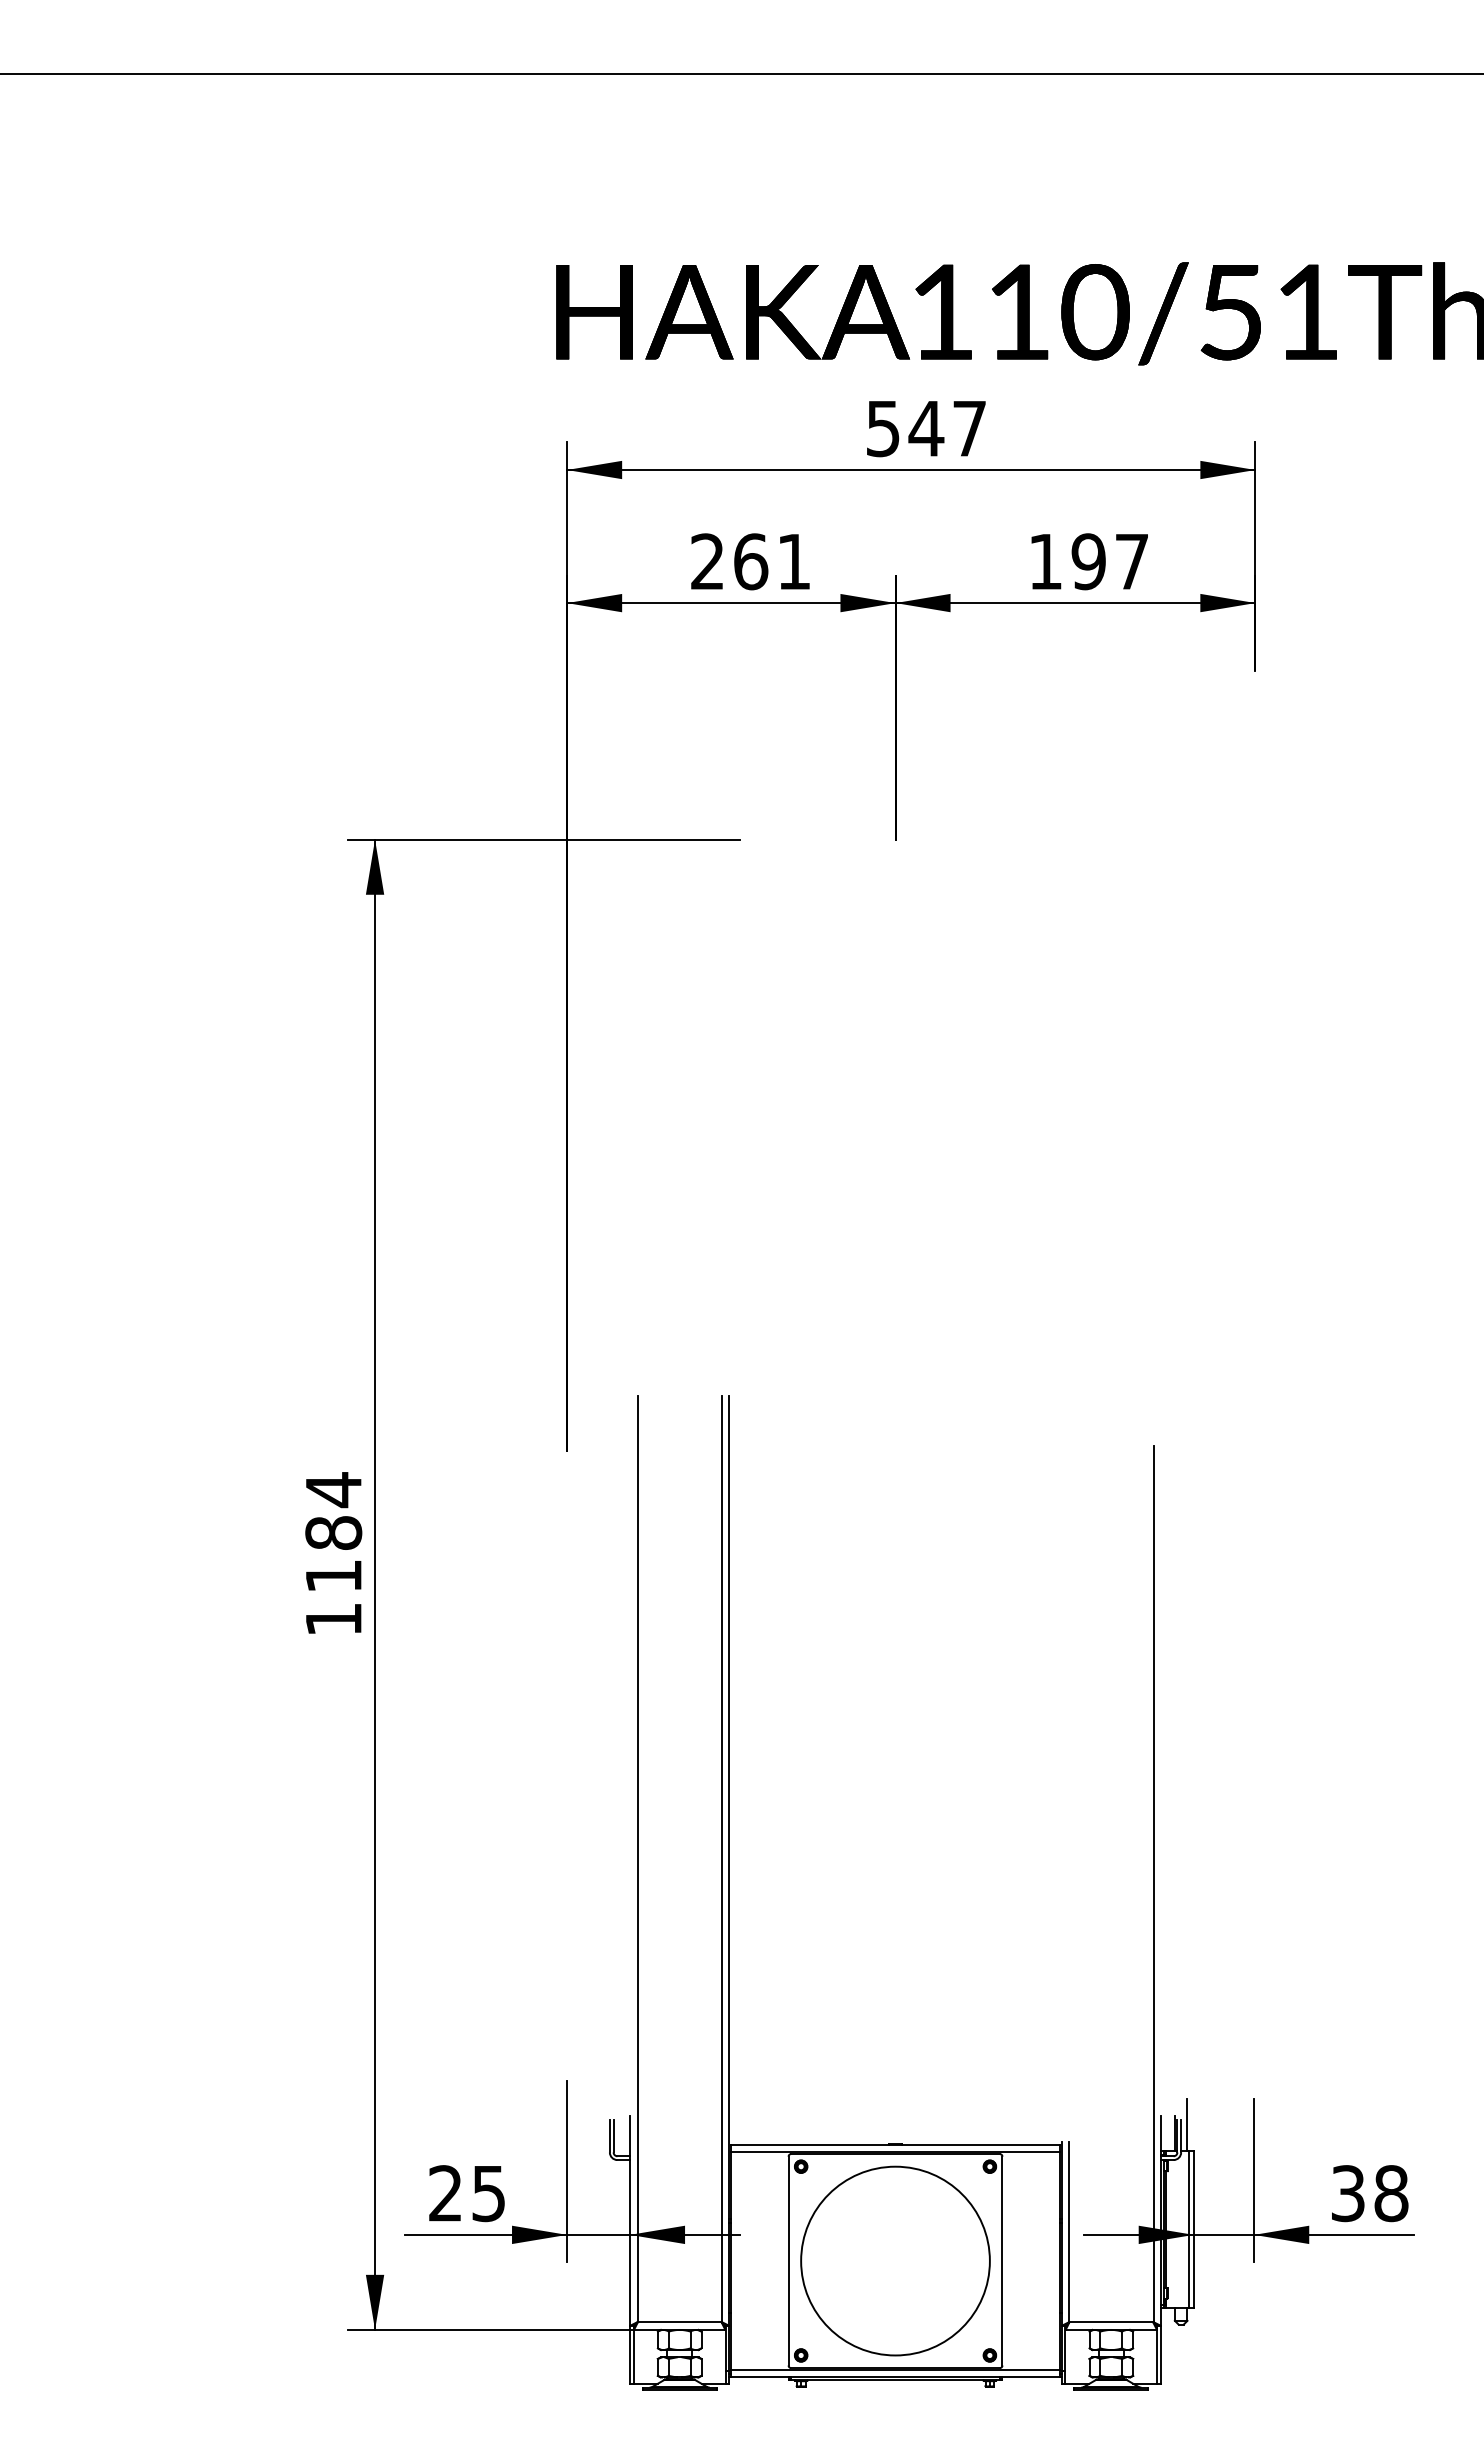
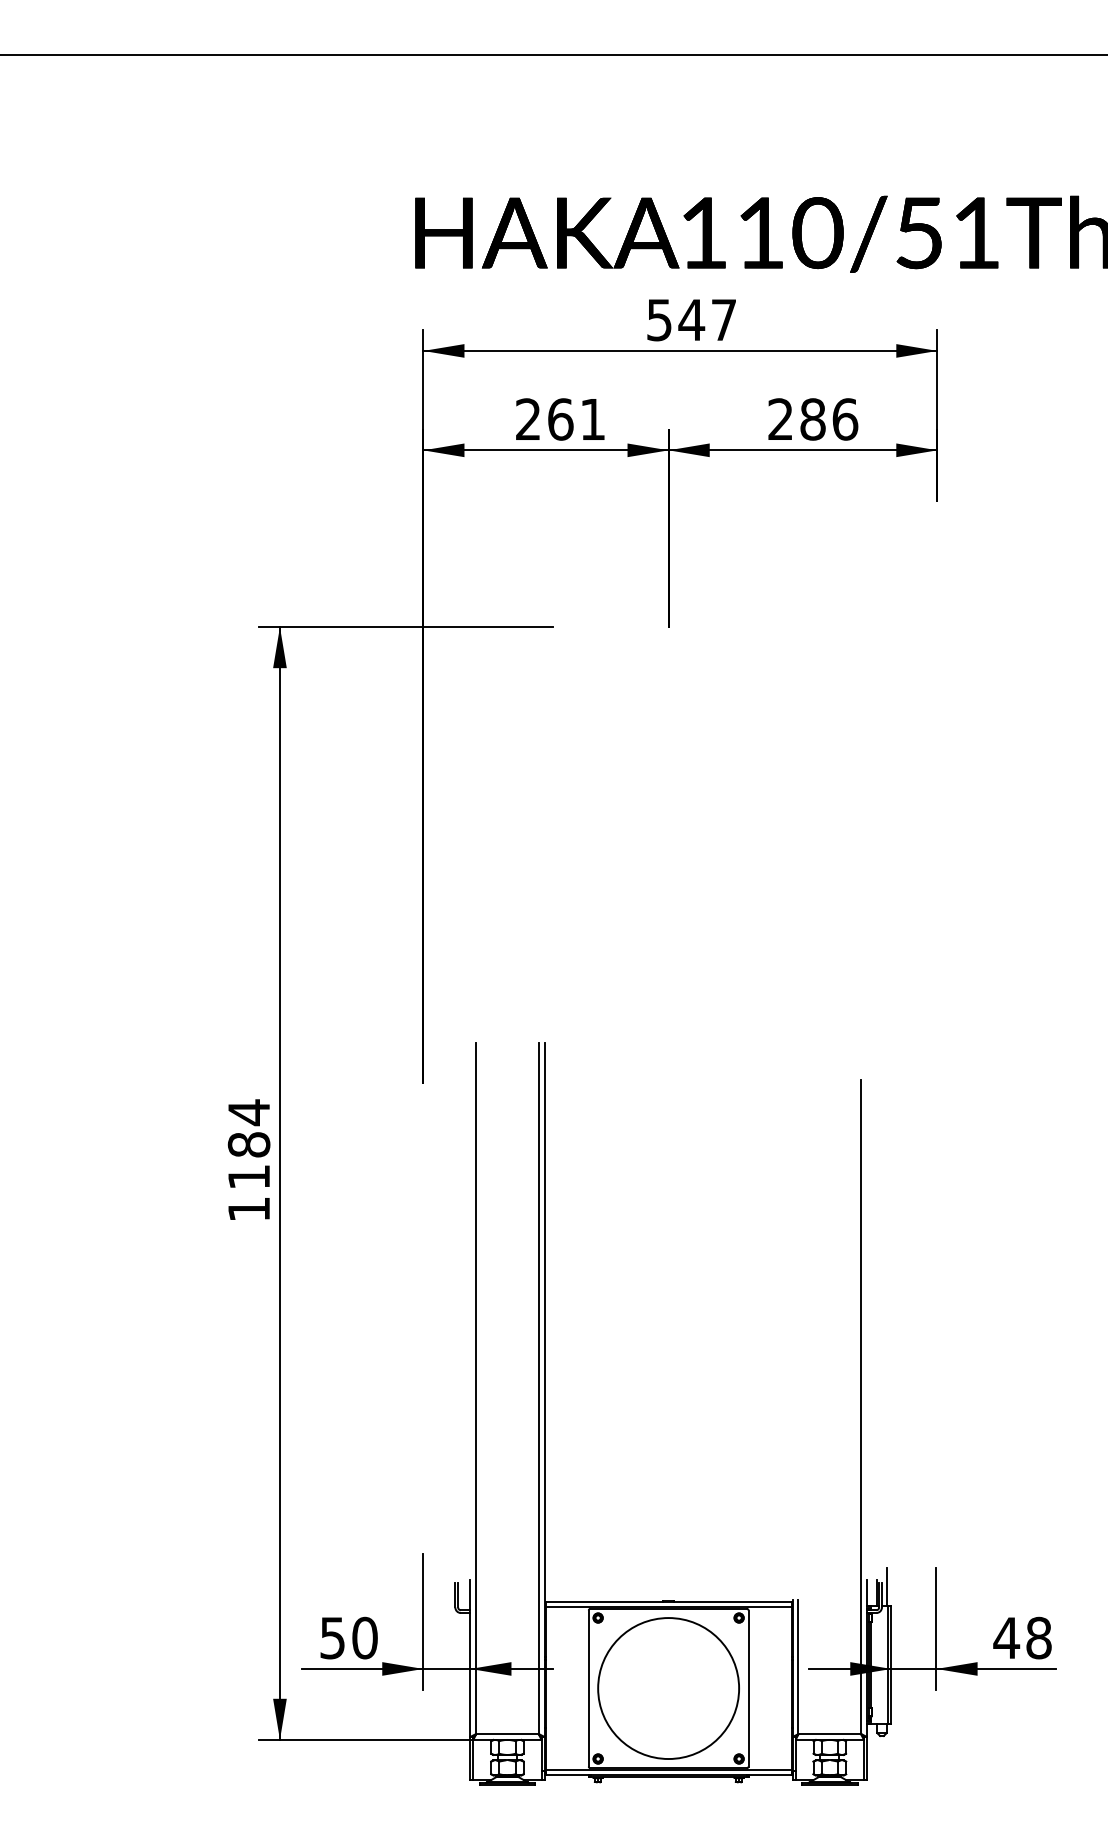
text: (1089, 561) -> (813, 419), 197 -> 286
text: (467, 2193) -> (349, 1638), 25 -> 50
text: (1348, 2193) -> (1006, 1638), 38 -> 48

